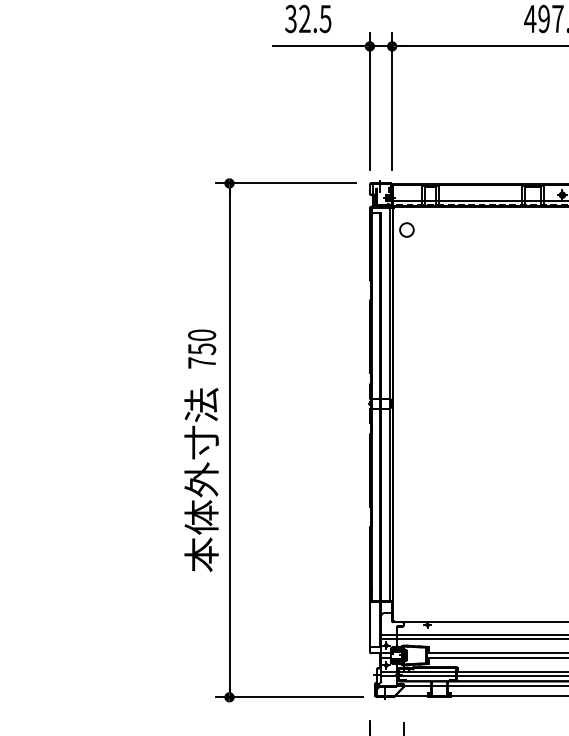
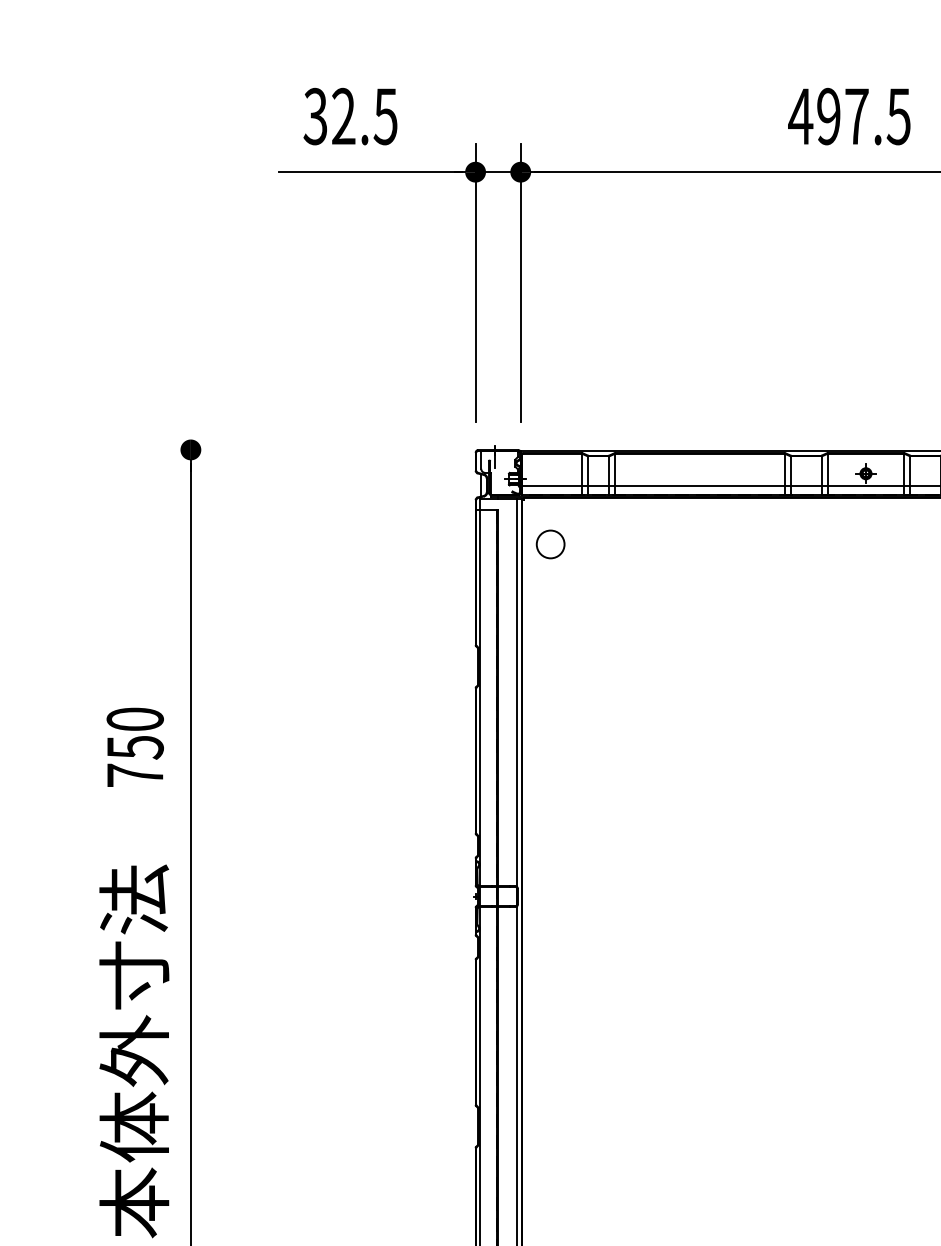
line: (285, 183) -> (304, 450), removed
text: (202, 348) -> (136, 746), moved

